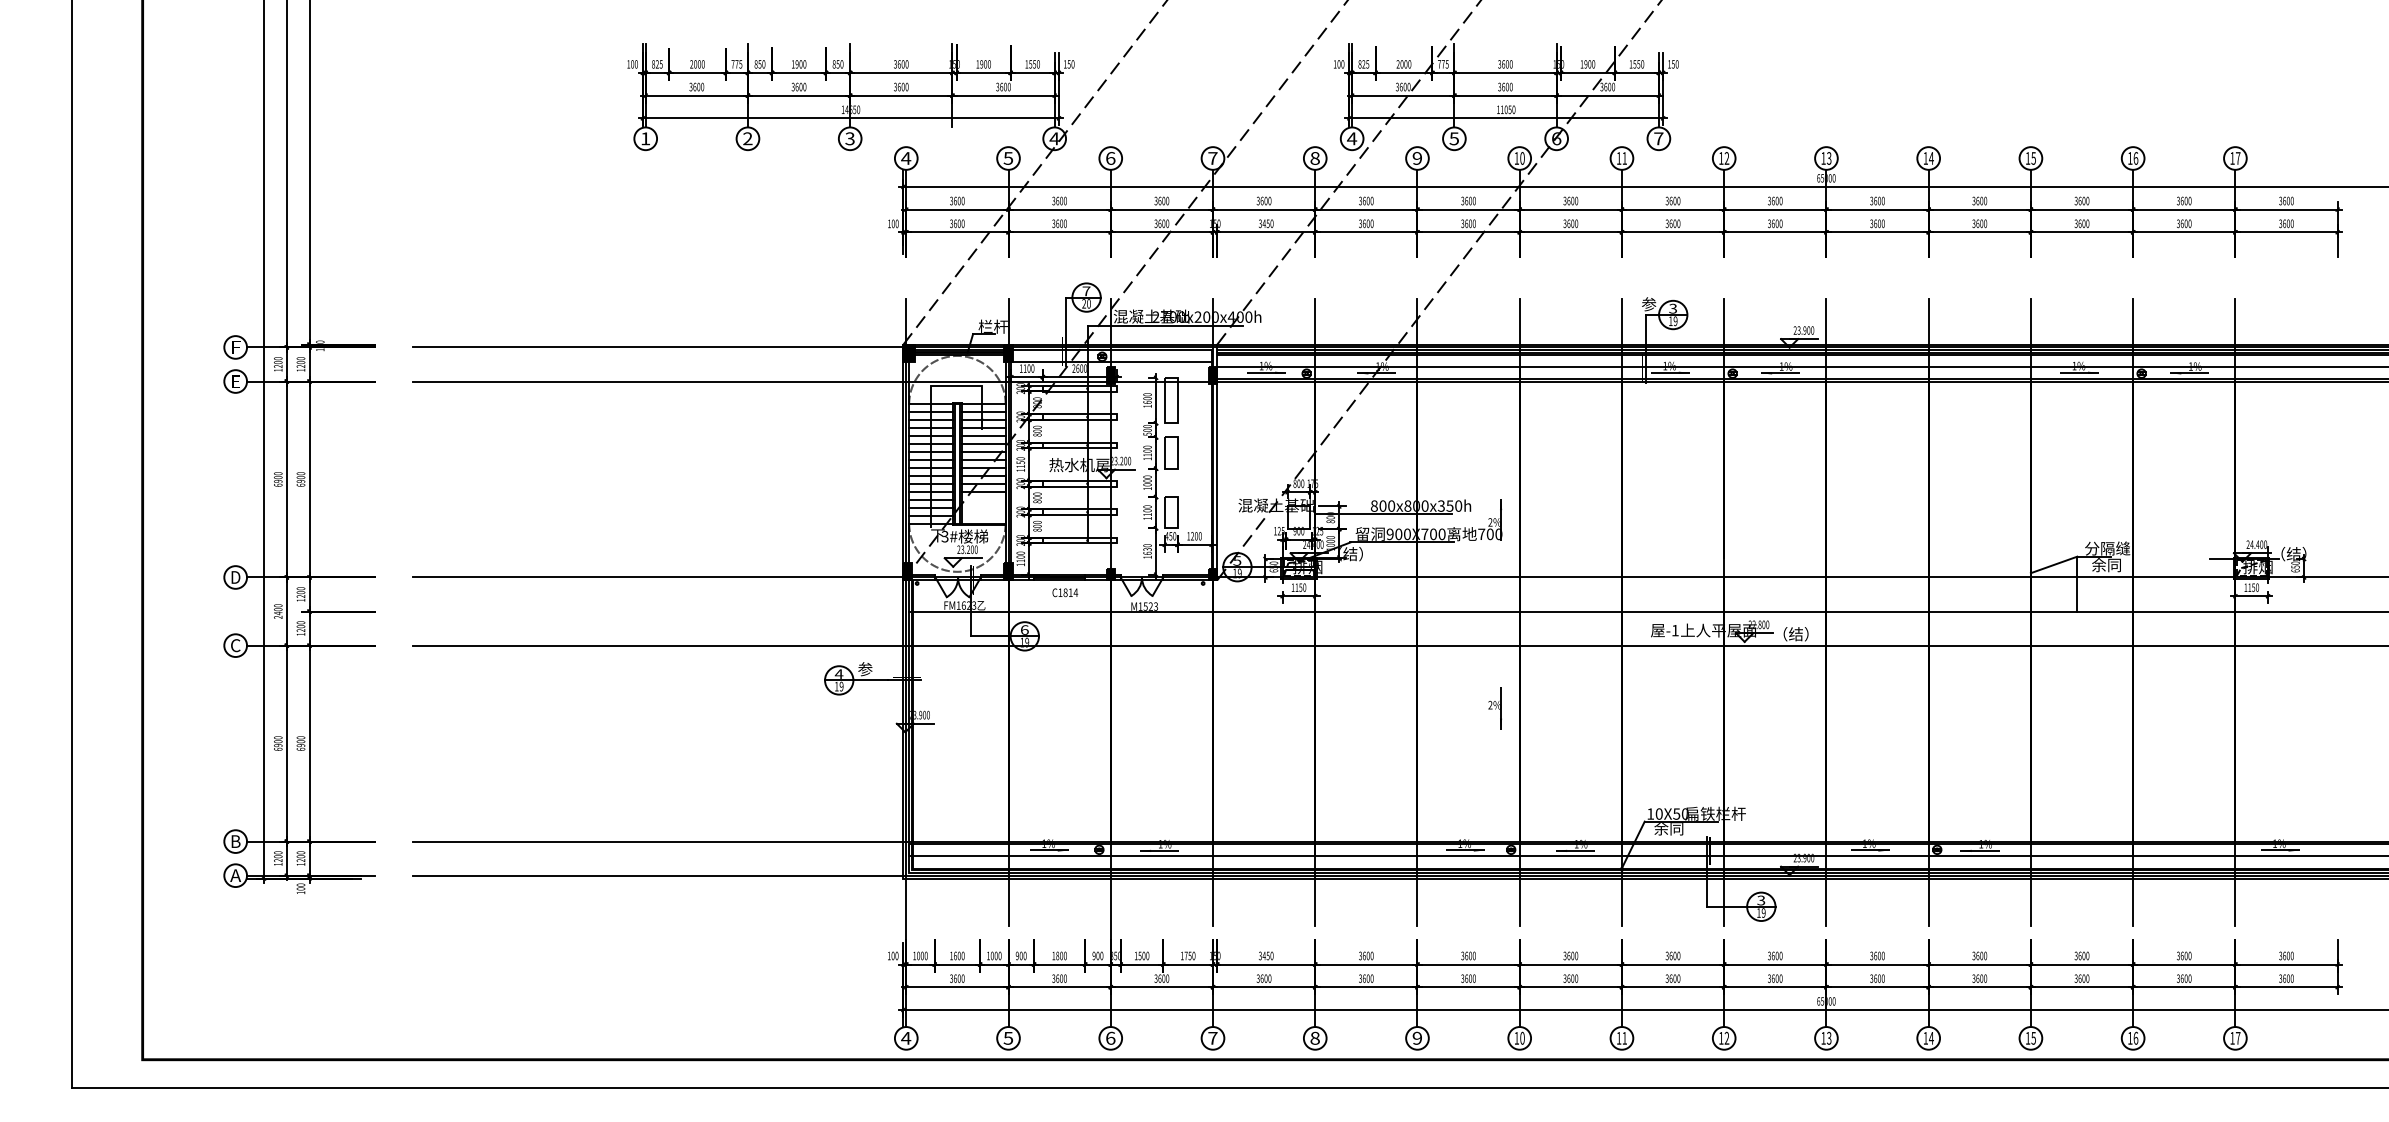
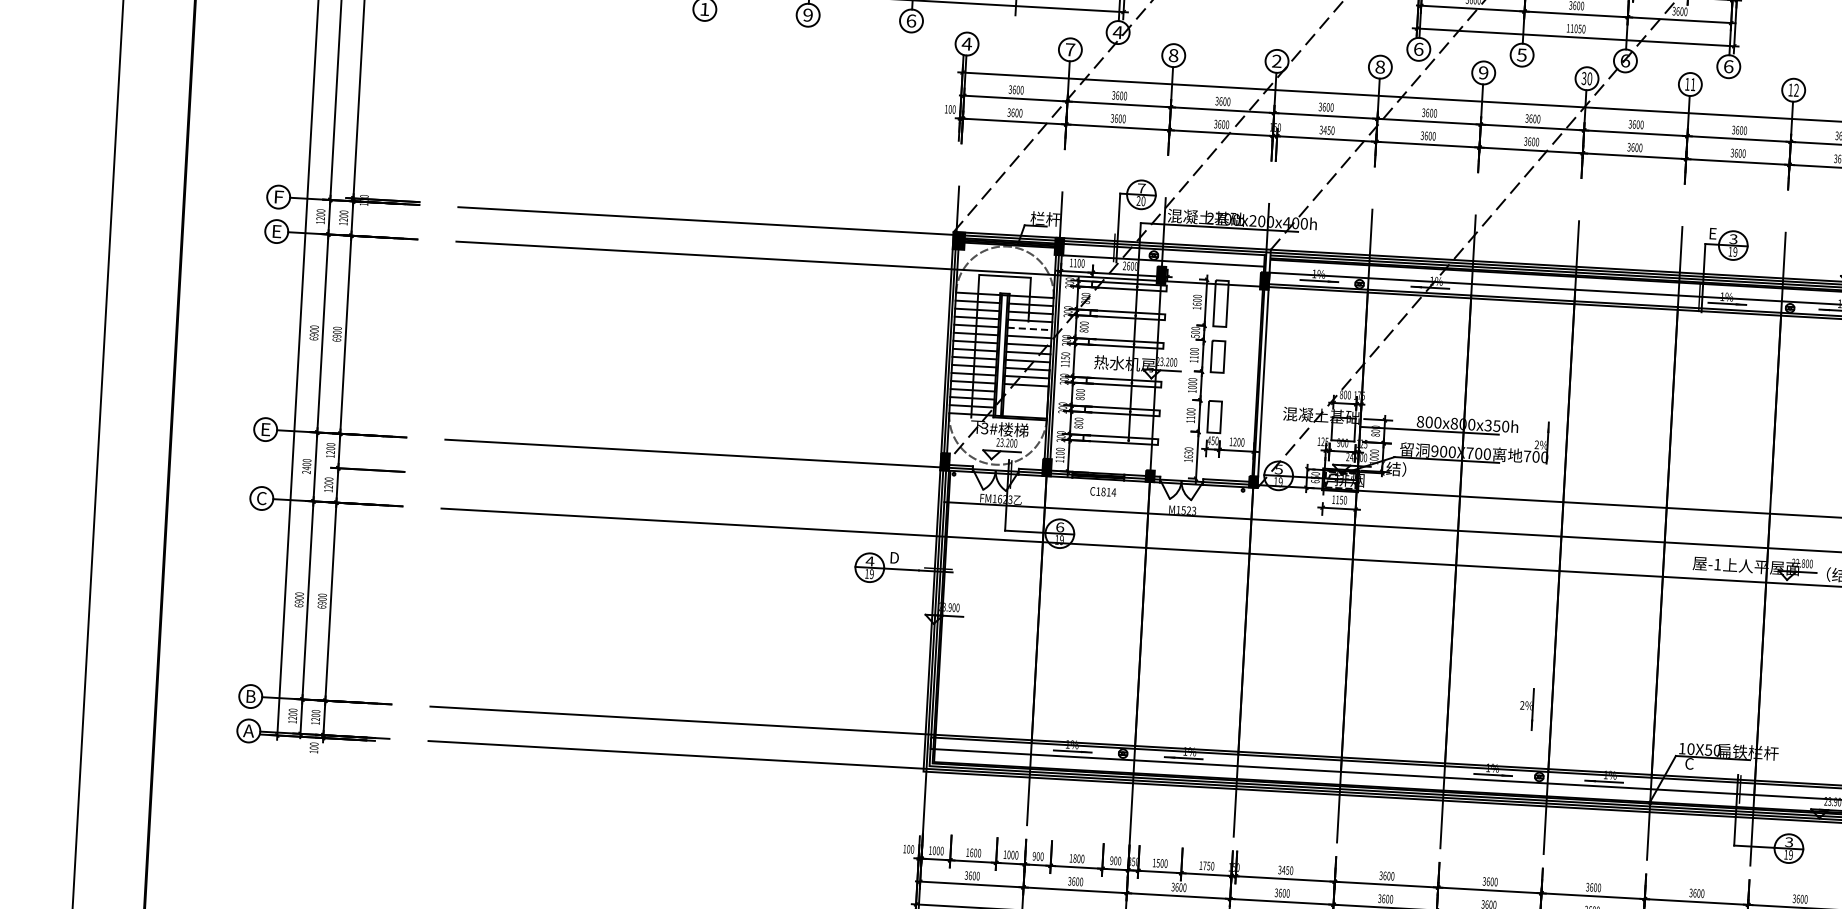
text: (849, 138) -> (910, 20), 3 -> 6
text: (1352, 138) -> (1419, 49), 4 -> 6
text: (1658, 138) -> (1728, 66), 7 -> 6
text: (747, 139) -> (807, 15), 2 -> 9
text: (1008, 158) -> (1070, 49), 5 -> 7
text: (1110, 158) -> (1173, 55), 6 -> 8
text: (1212, 158) -> (1276, 61), 7 -> 2
text: (1516, 158) -> (1583, 78), 10 -> 30
text: (1649, 304) -> (1709, 233), 参 -> E
line: (983, 436) -> (1029, 329), solid -> dashed
text: (235, 577) -> (265, 429), D -> E
text: (865, 669) -> (896, 558), 参 -> D
part: (1494, 708) -> (1526, 708), moved
text: (1668, 829) -> (1699, 765), 余同 -> C

